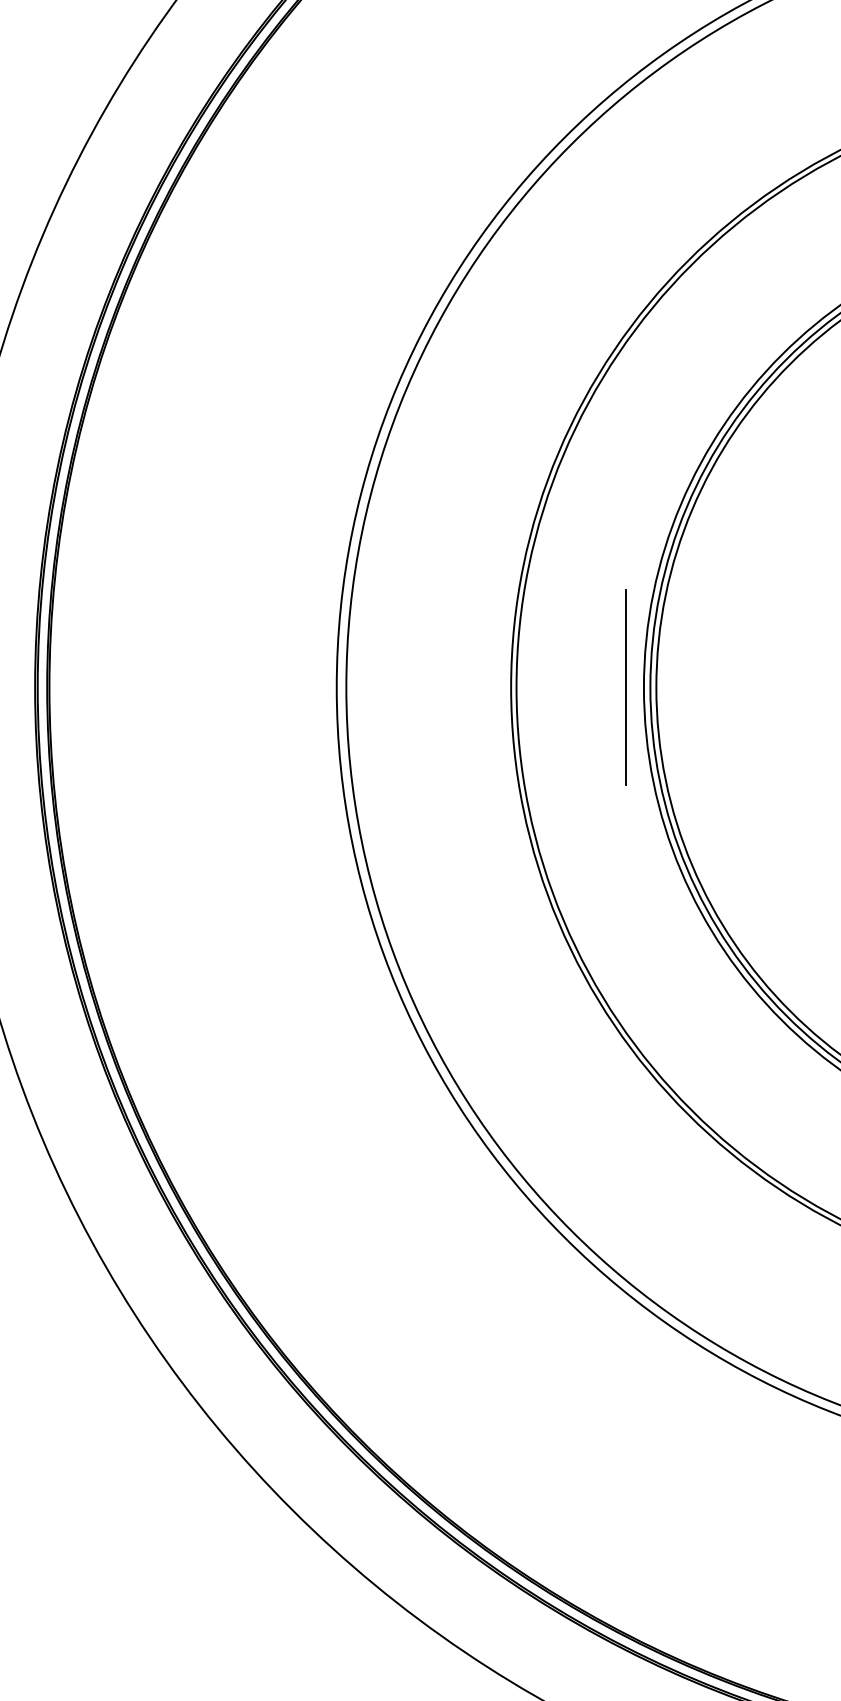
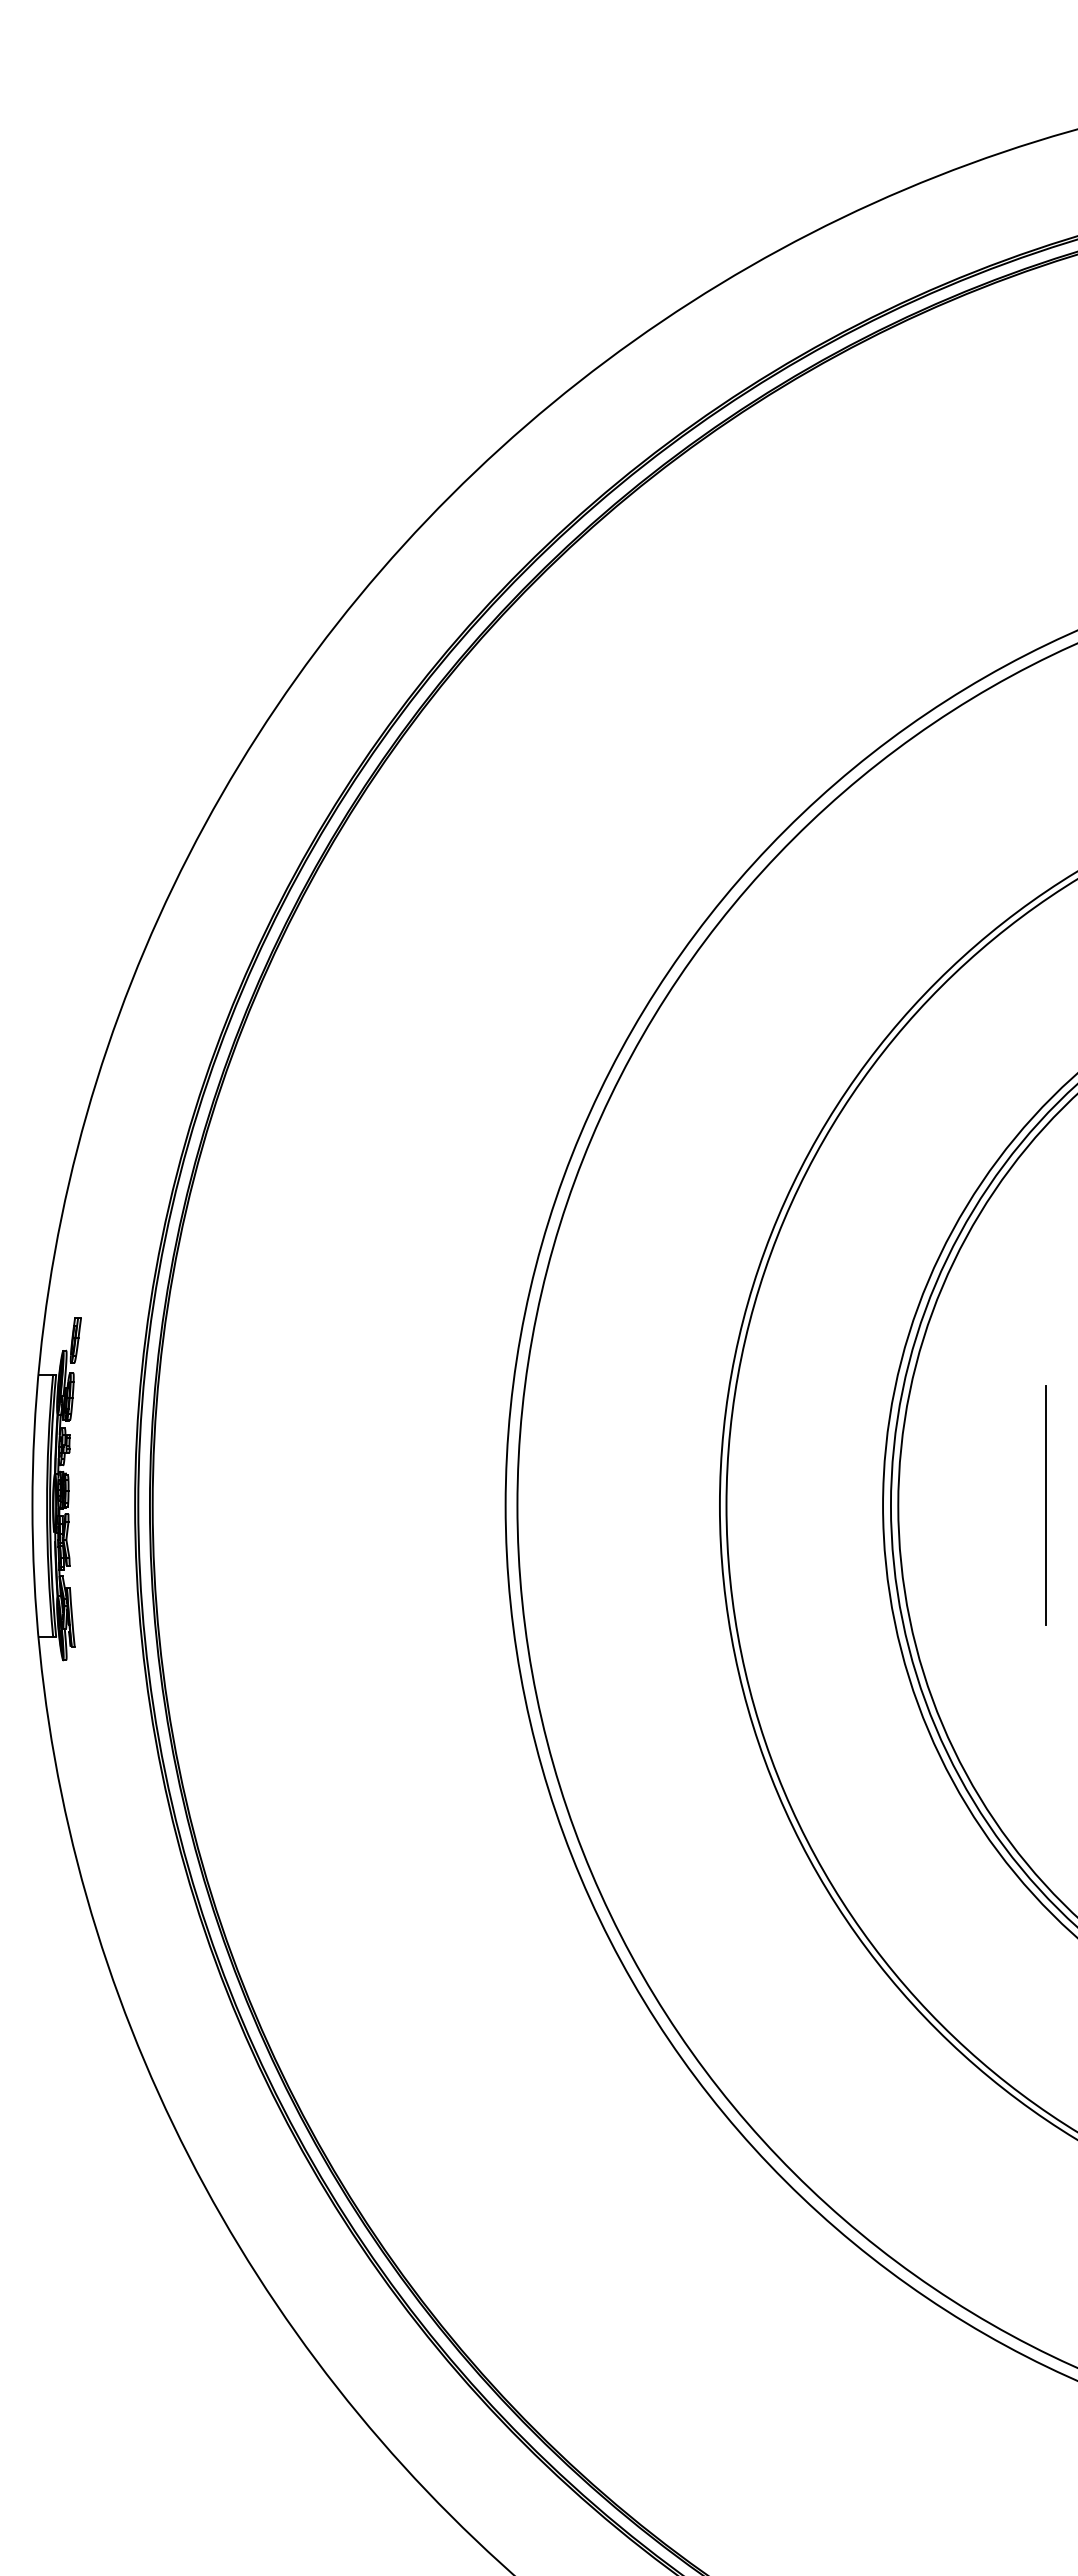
line: (626, 687) -> (1045, 1505), moved

